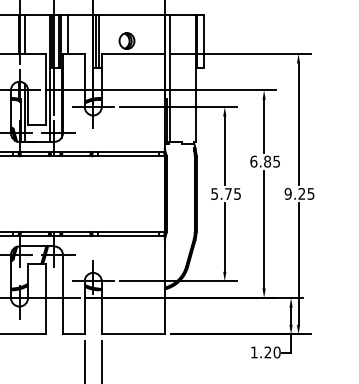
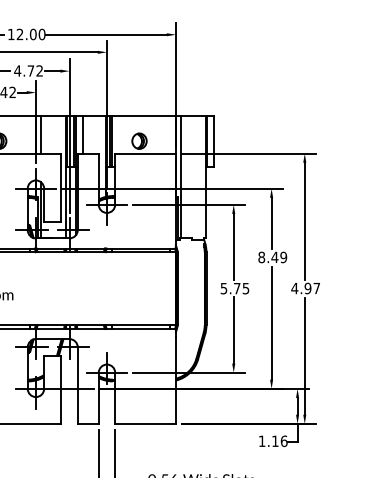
text: (265, 161) -> (272, 257), 6.85 -> 8.49
text: (299, 193) -> (305, 288), 9.25 -> 4.97
text: (272, 351) -> (279, 440), 1.20 -> 1.16

